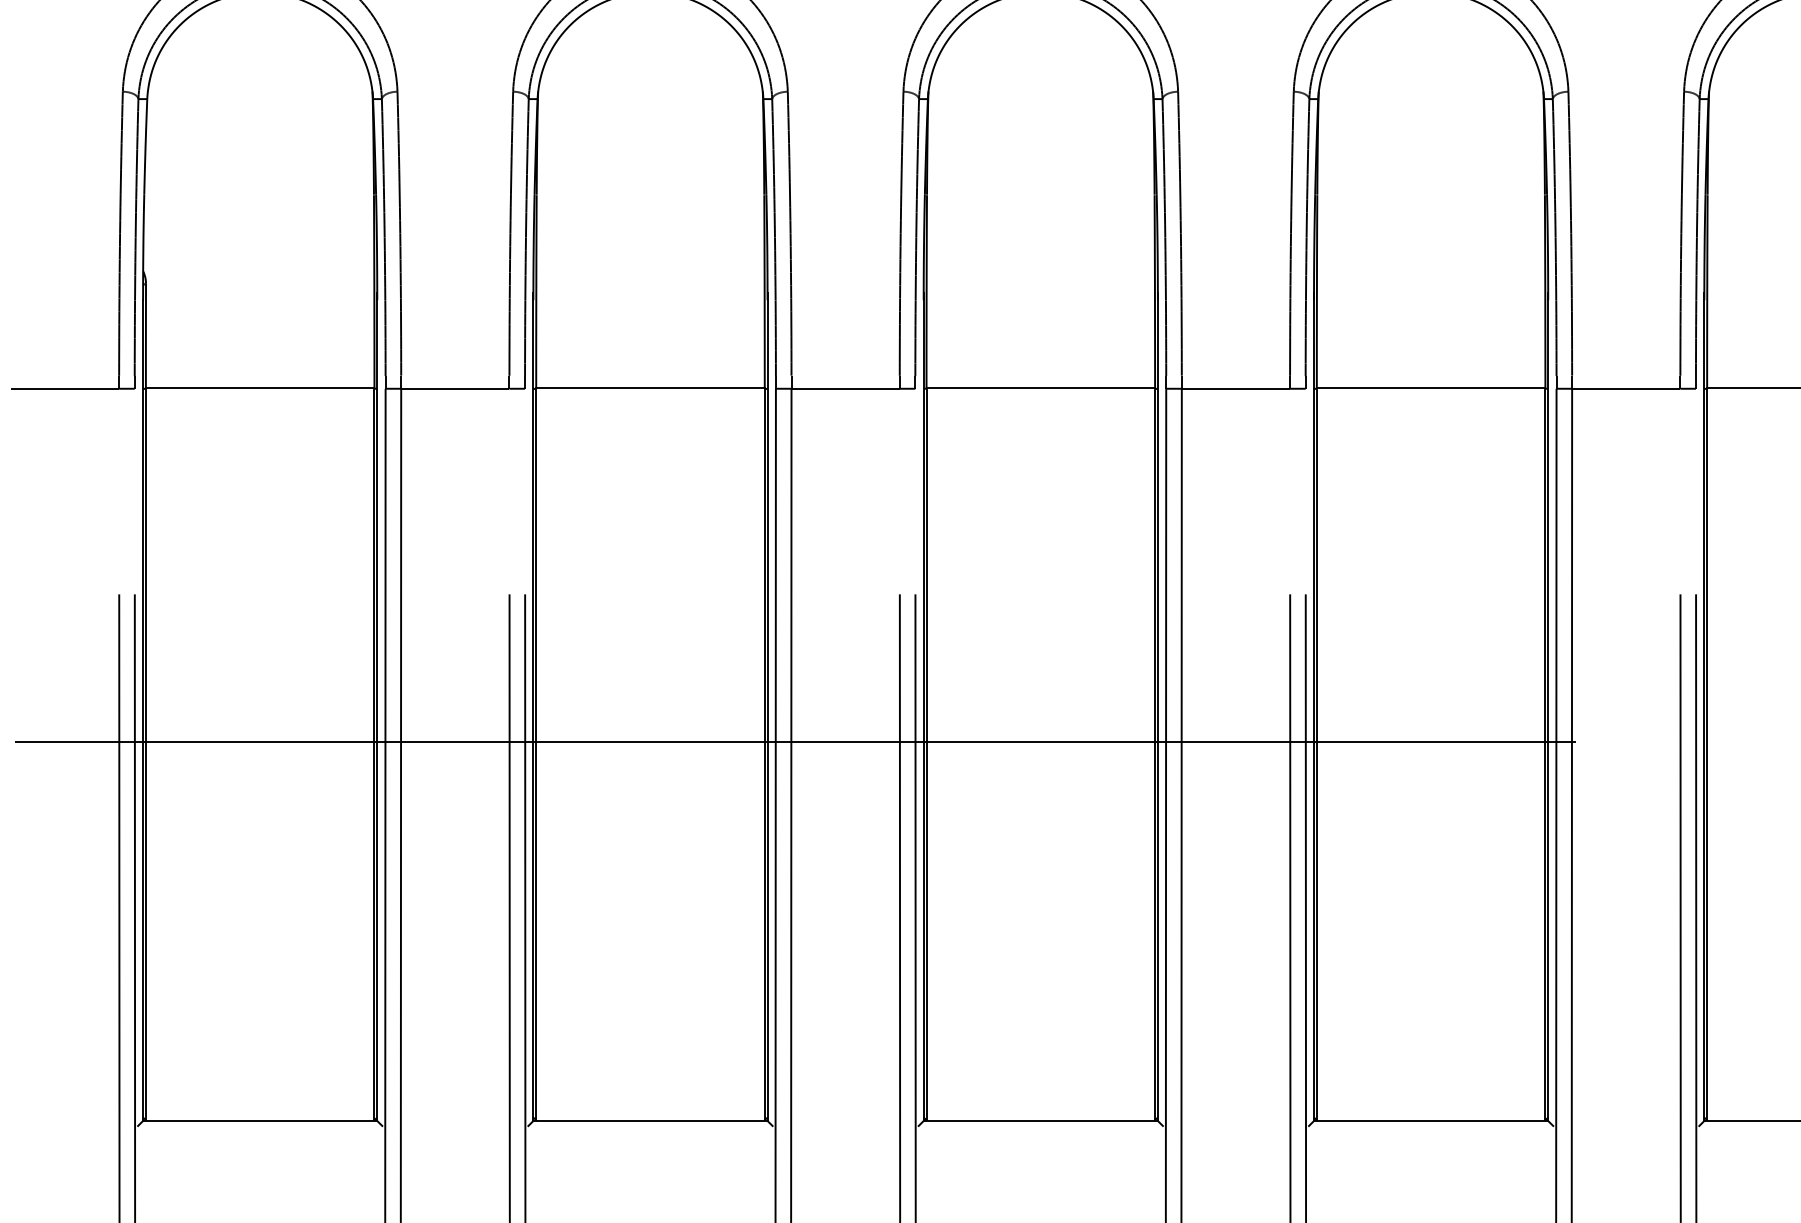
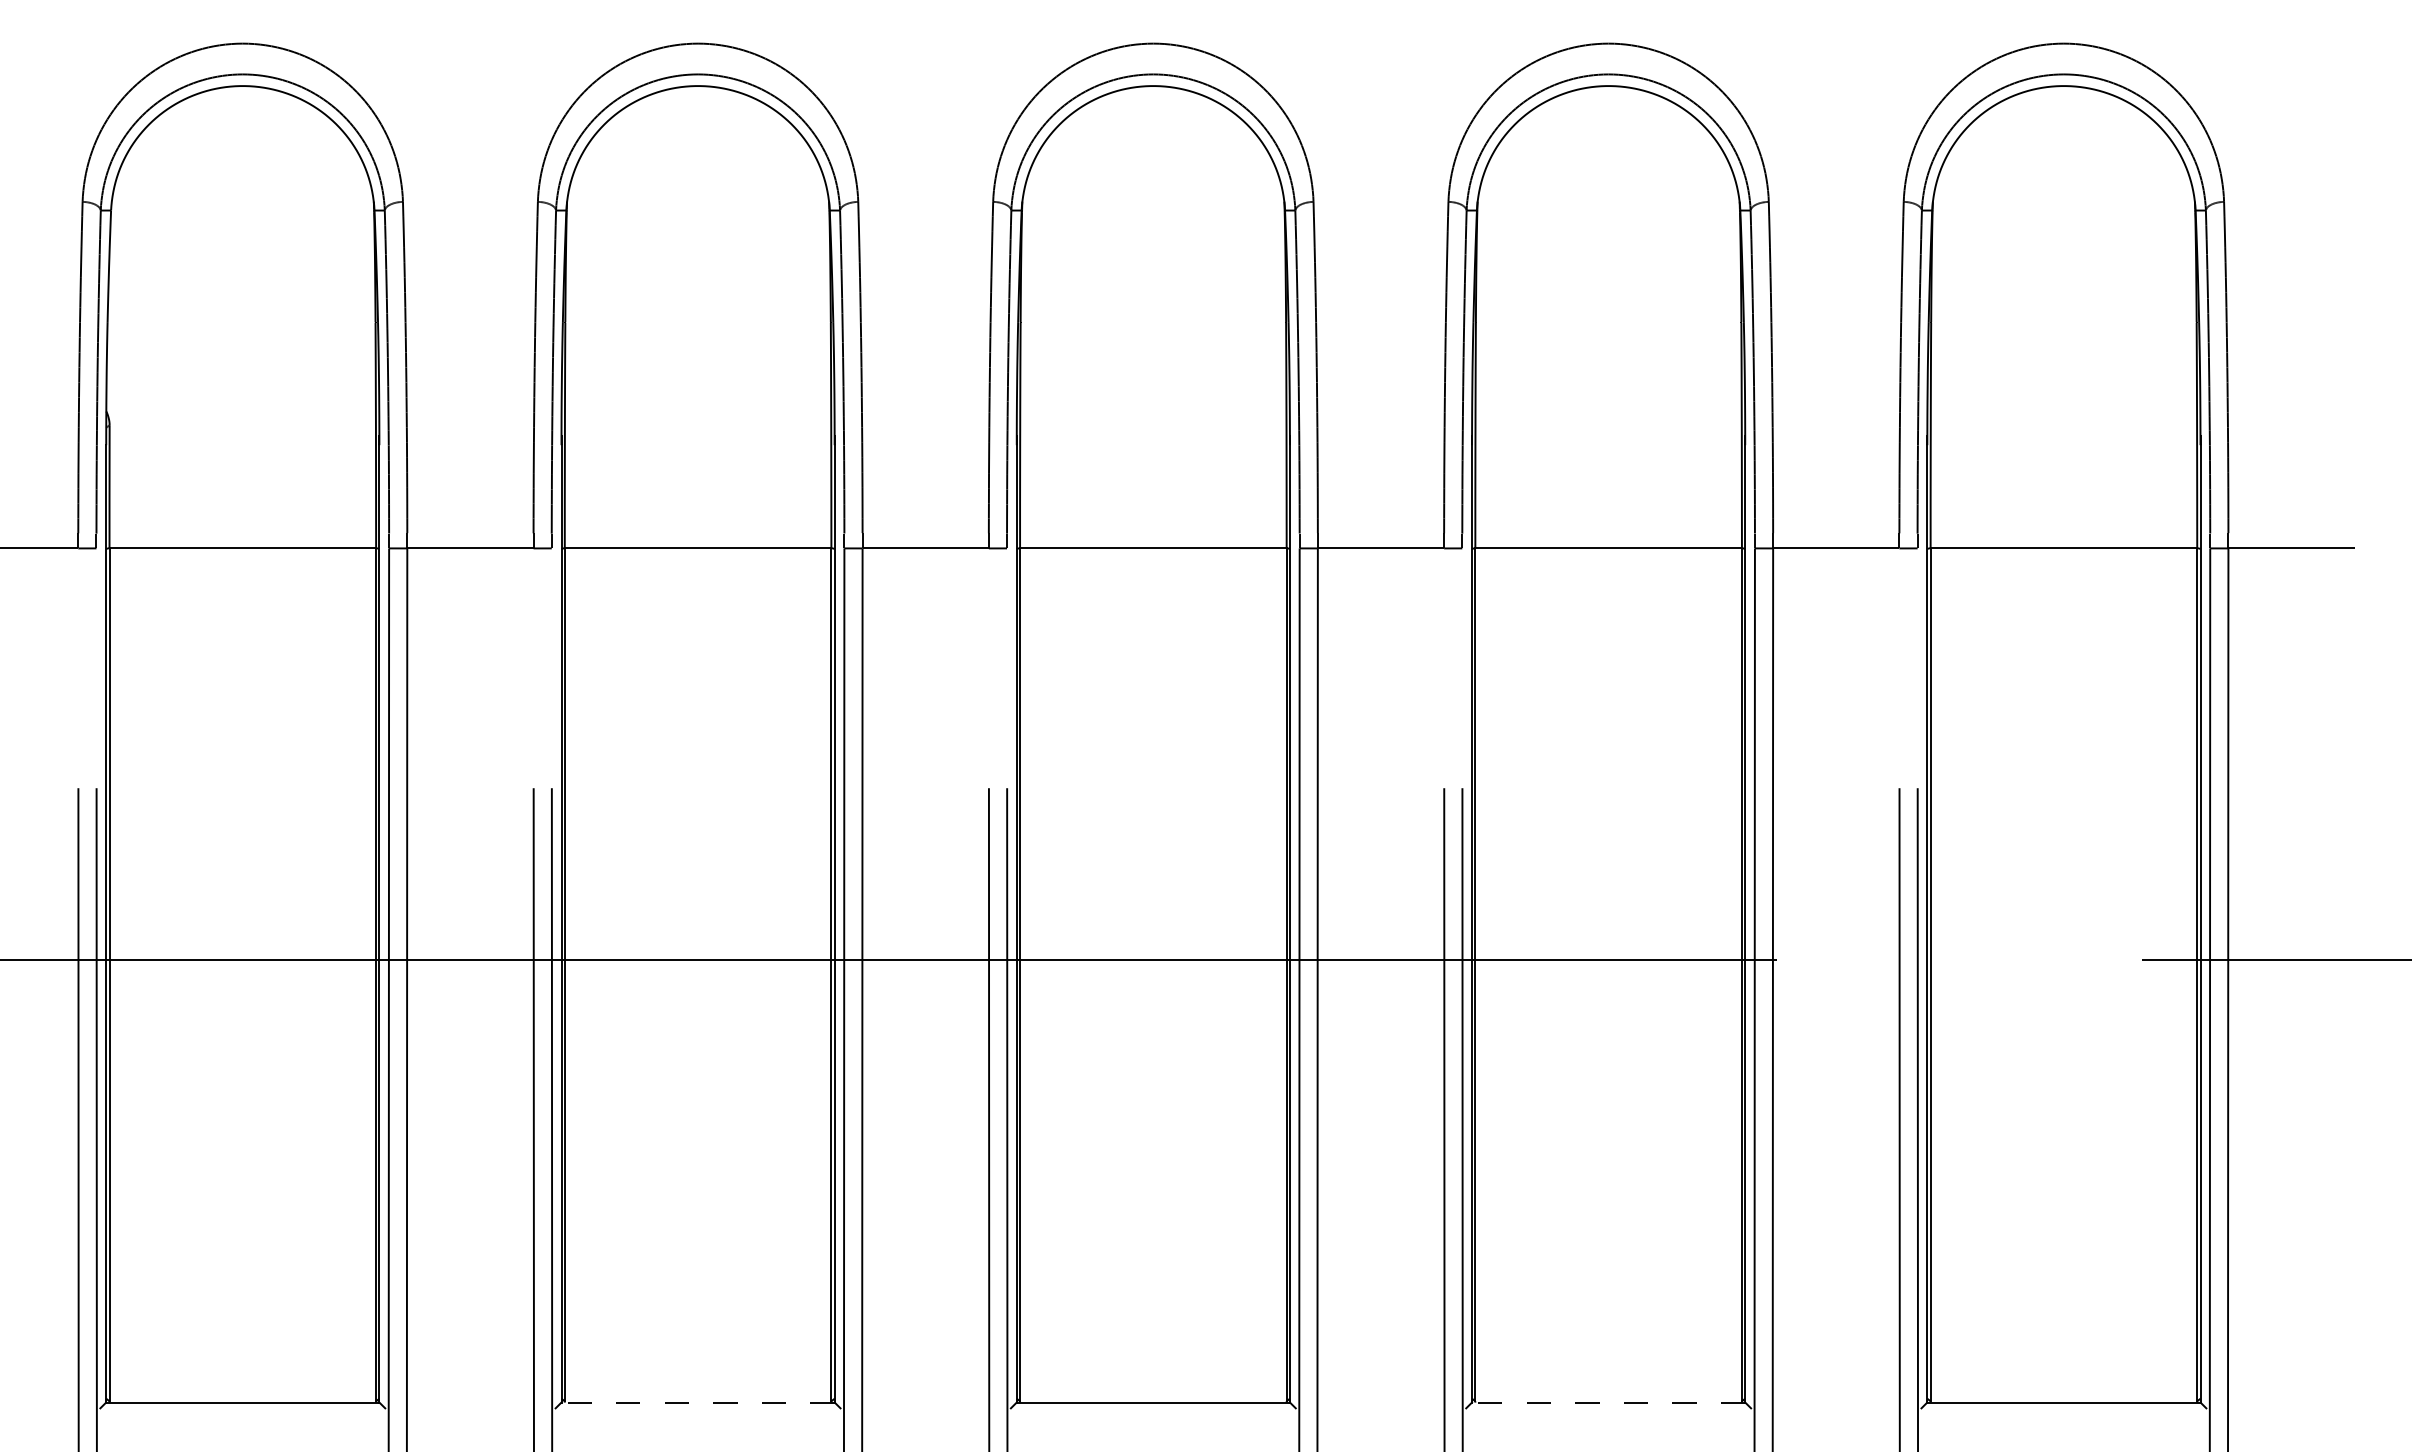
line: (650, 1120) -> (698, 1402), solid -> dashed
line: (1430, 1120) -> (1608, 1402), solid -> dashed

